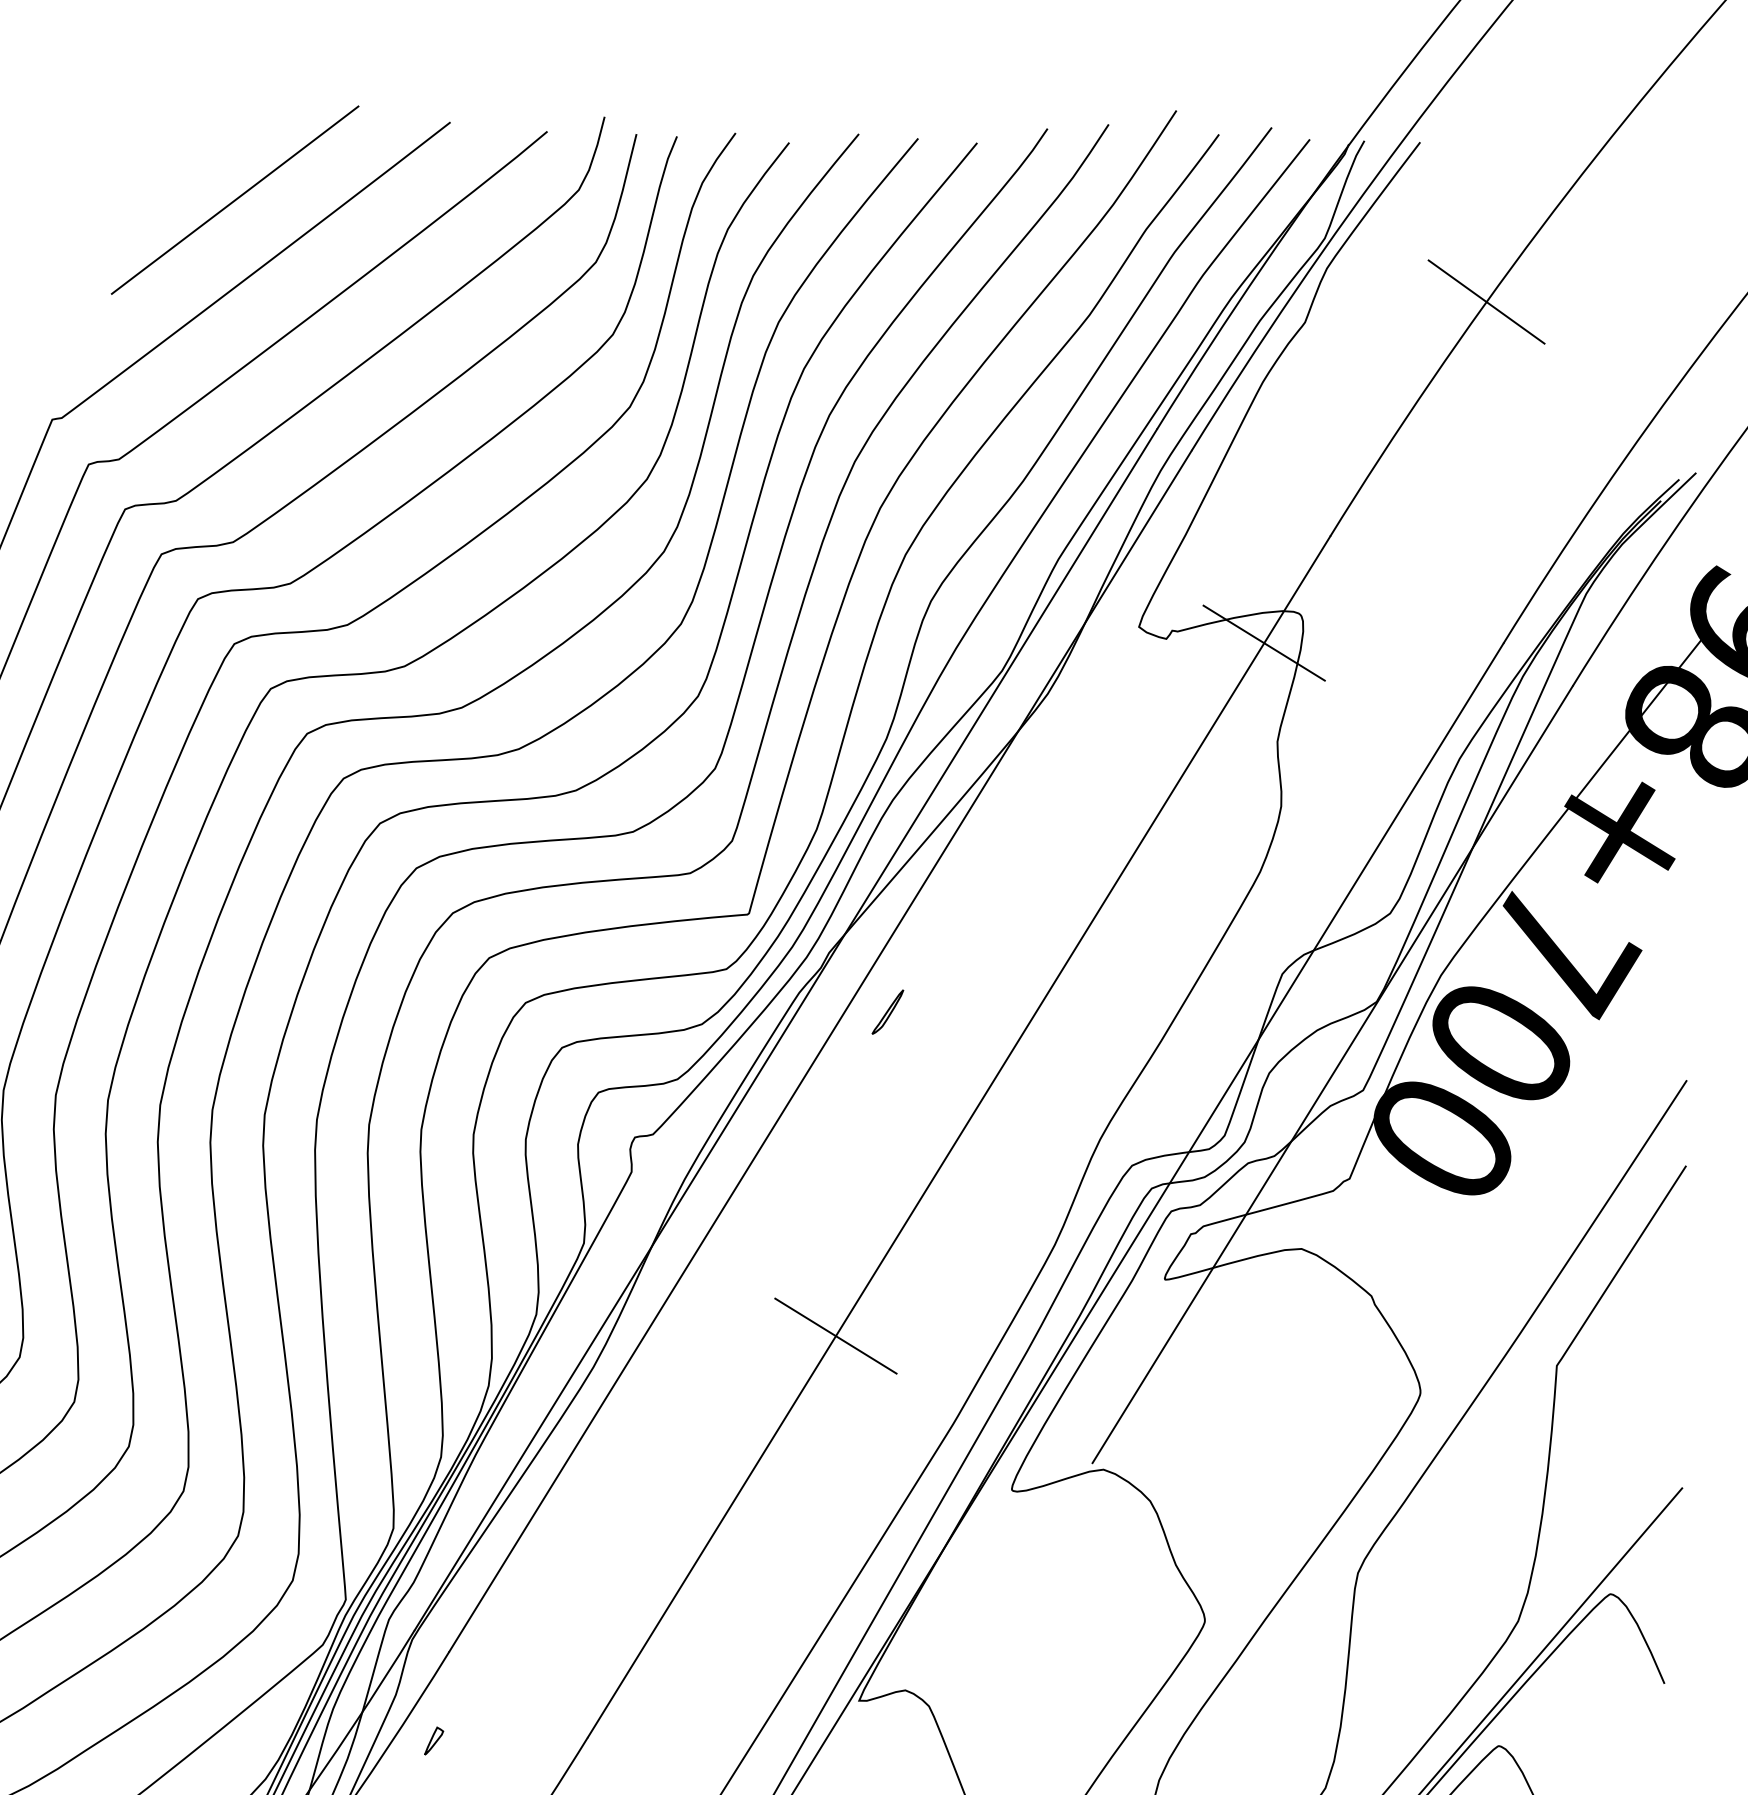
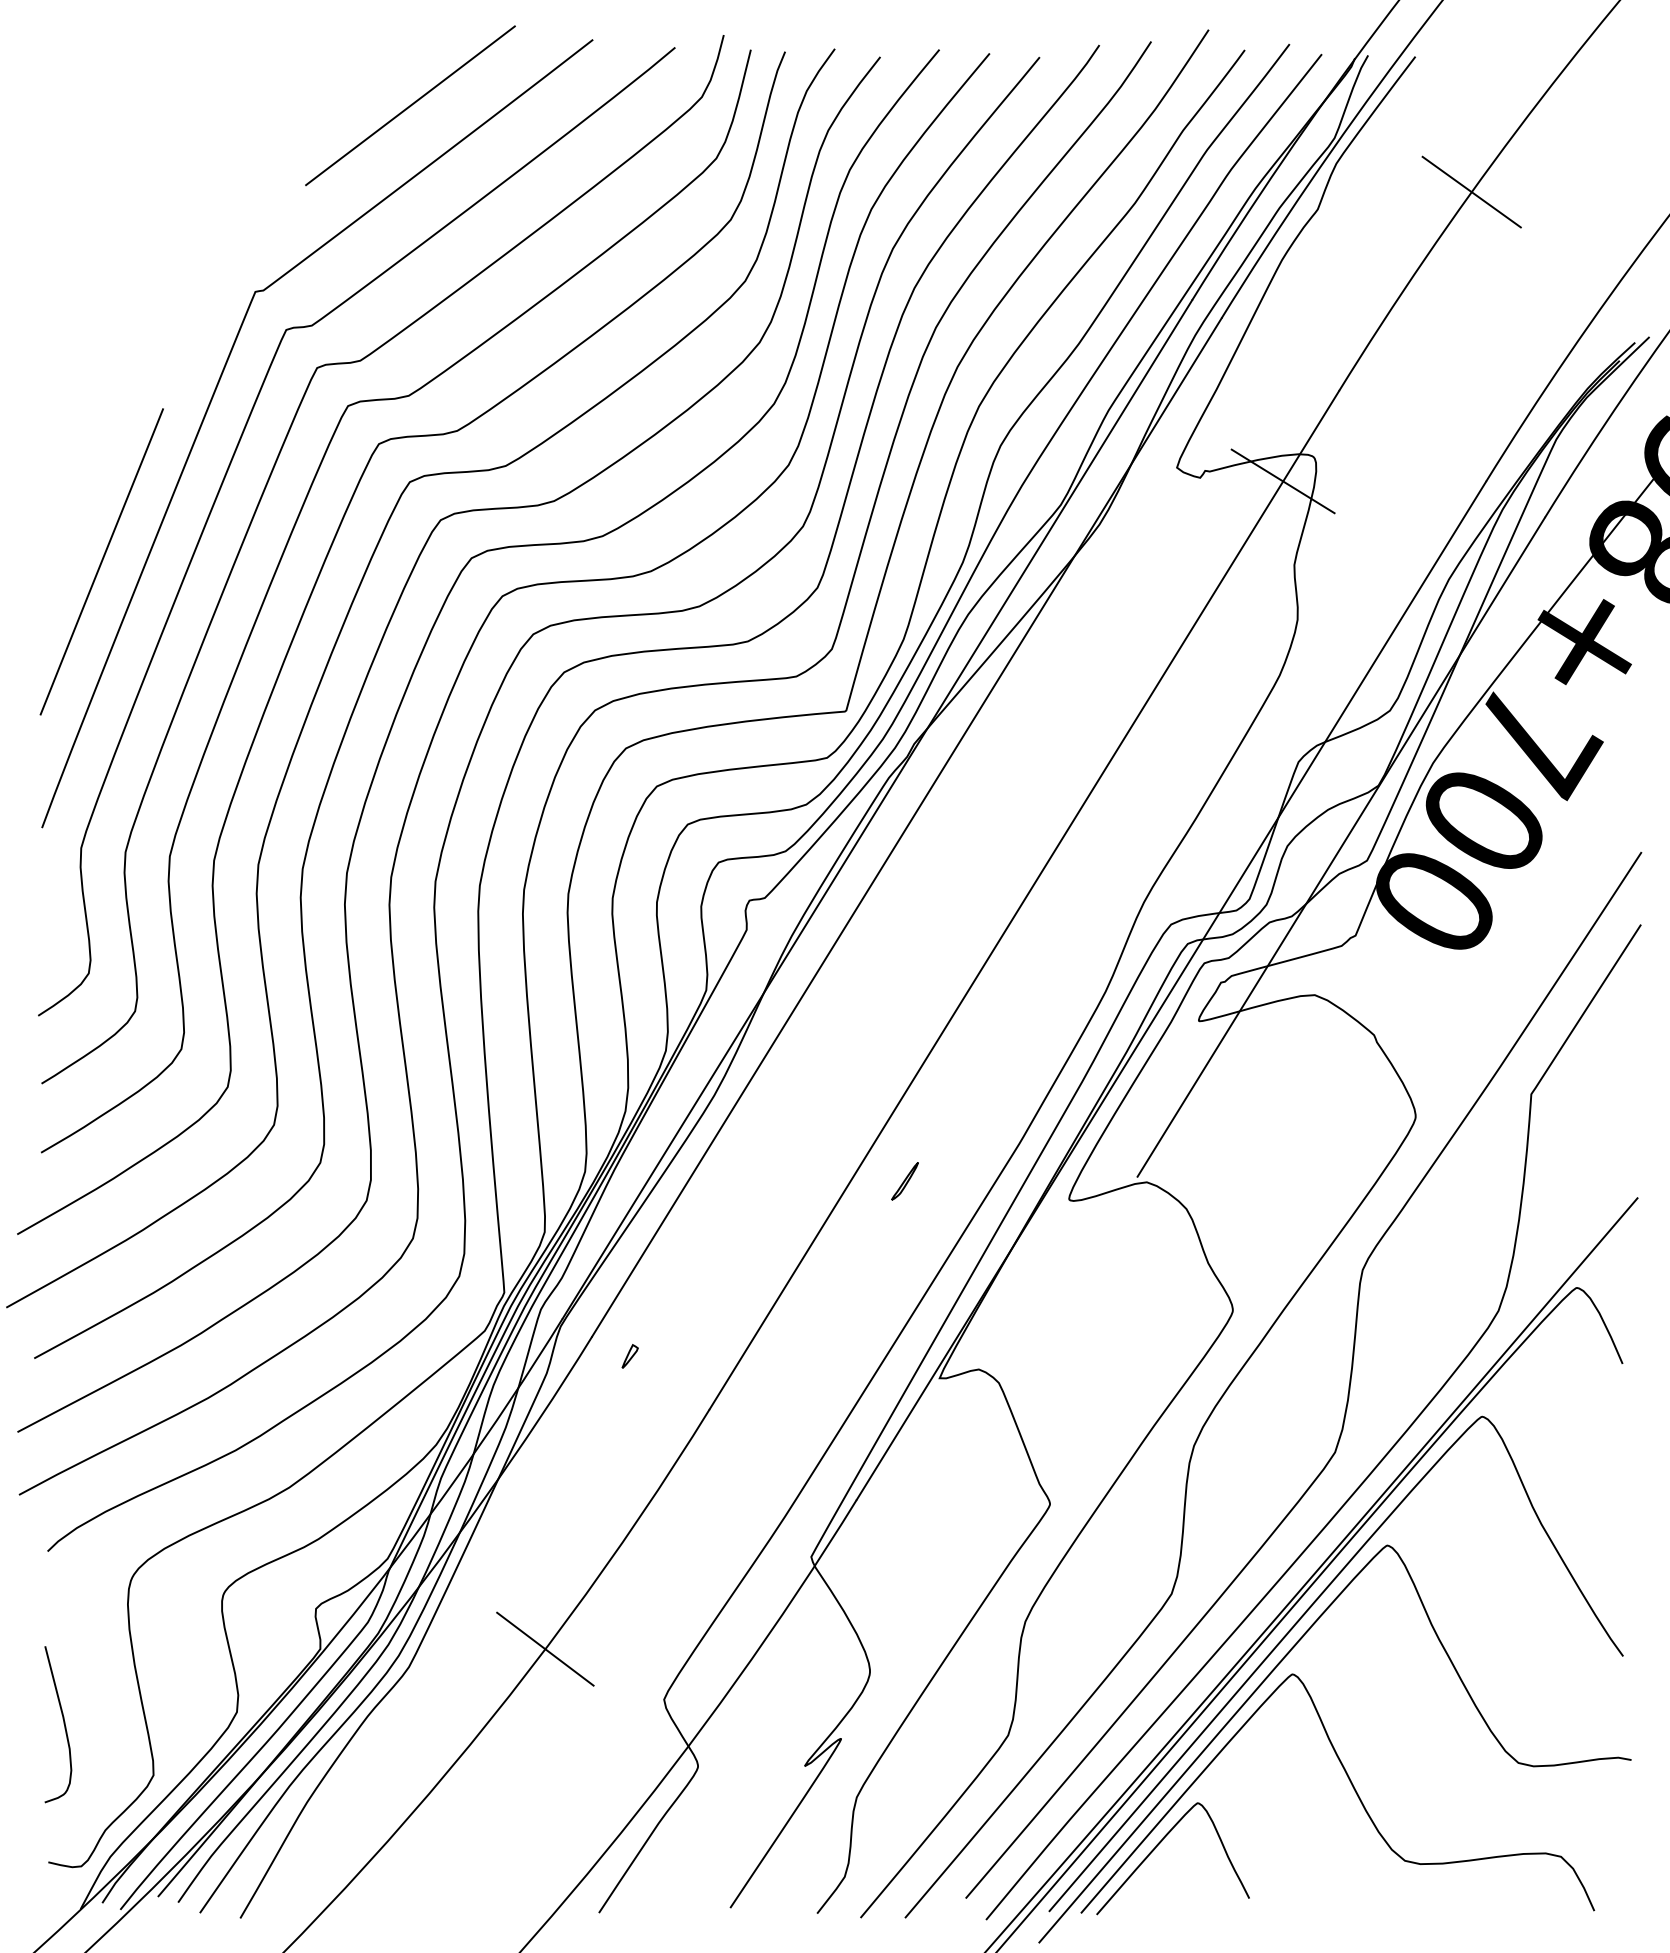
part: (887, 1012) -> (904, 1181), moved
line: (835, 1335) -> (919, 1068), removed
part: (433, 1741) -> (629, 1356), moved

